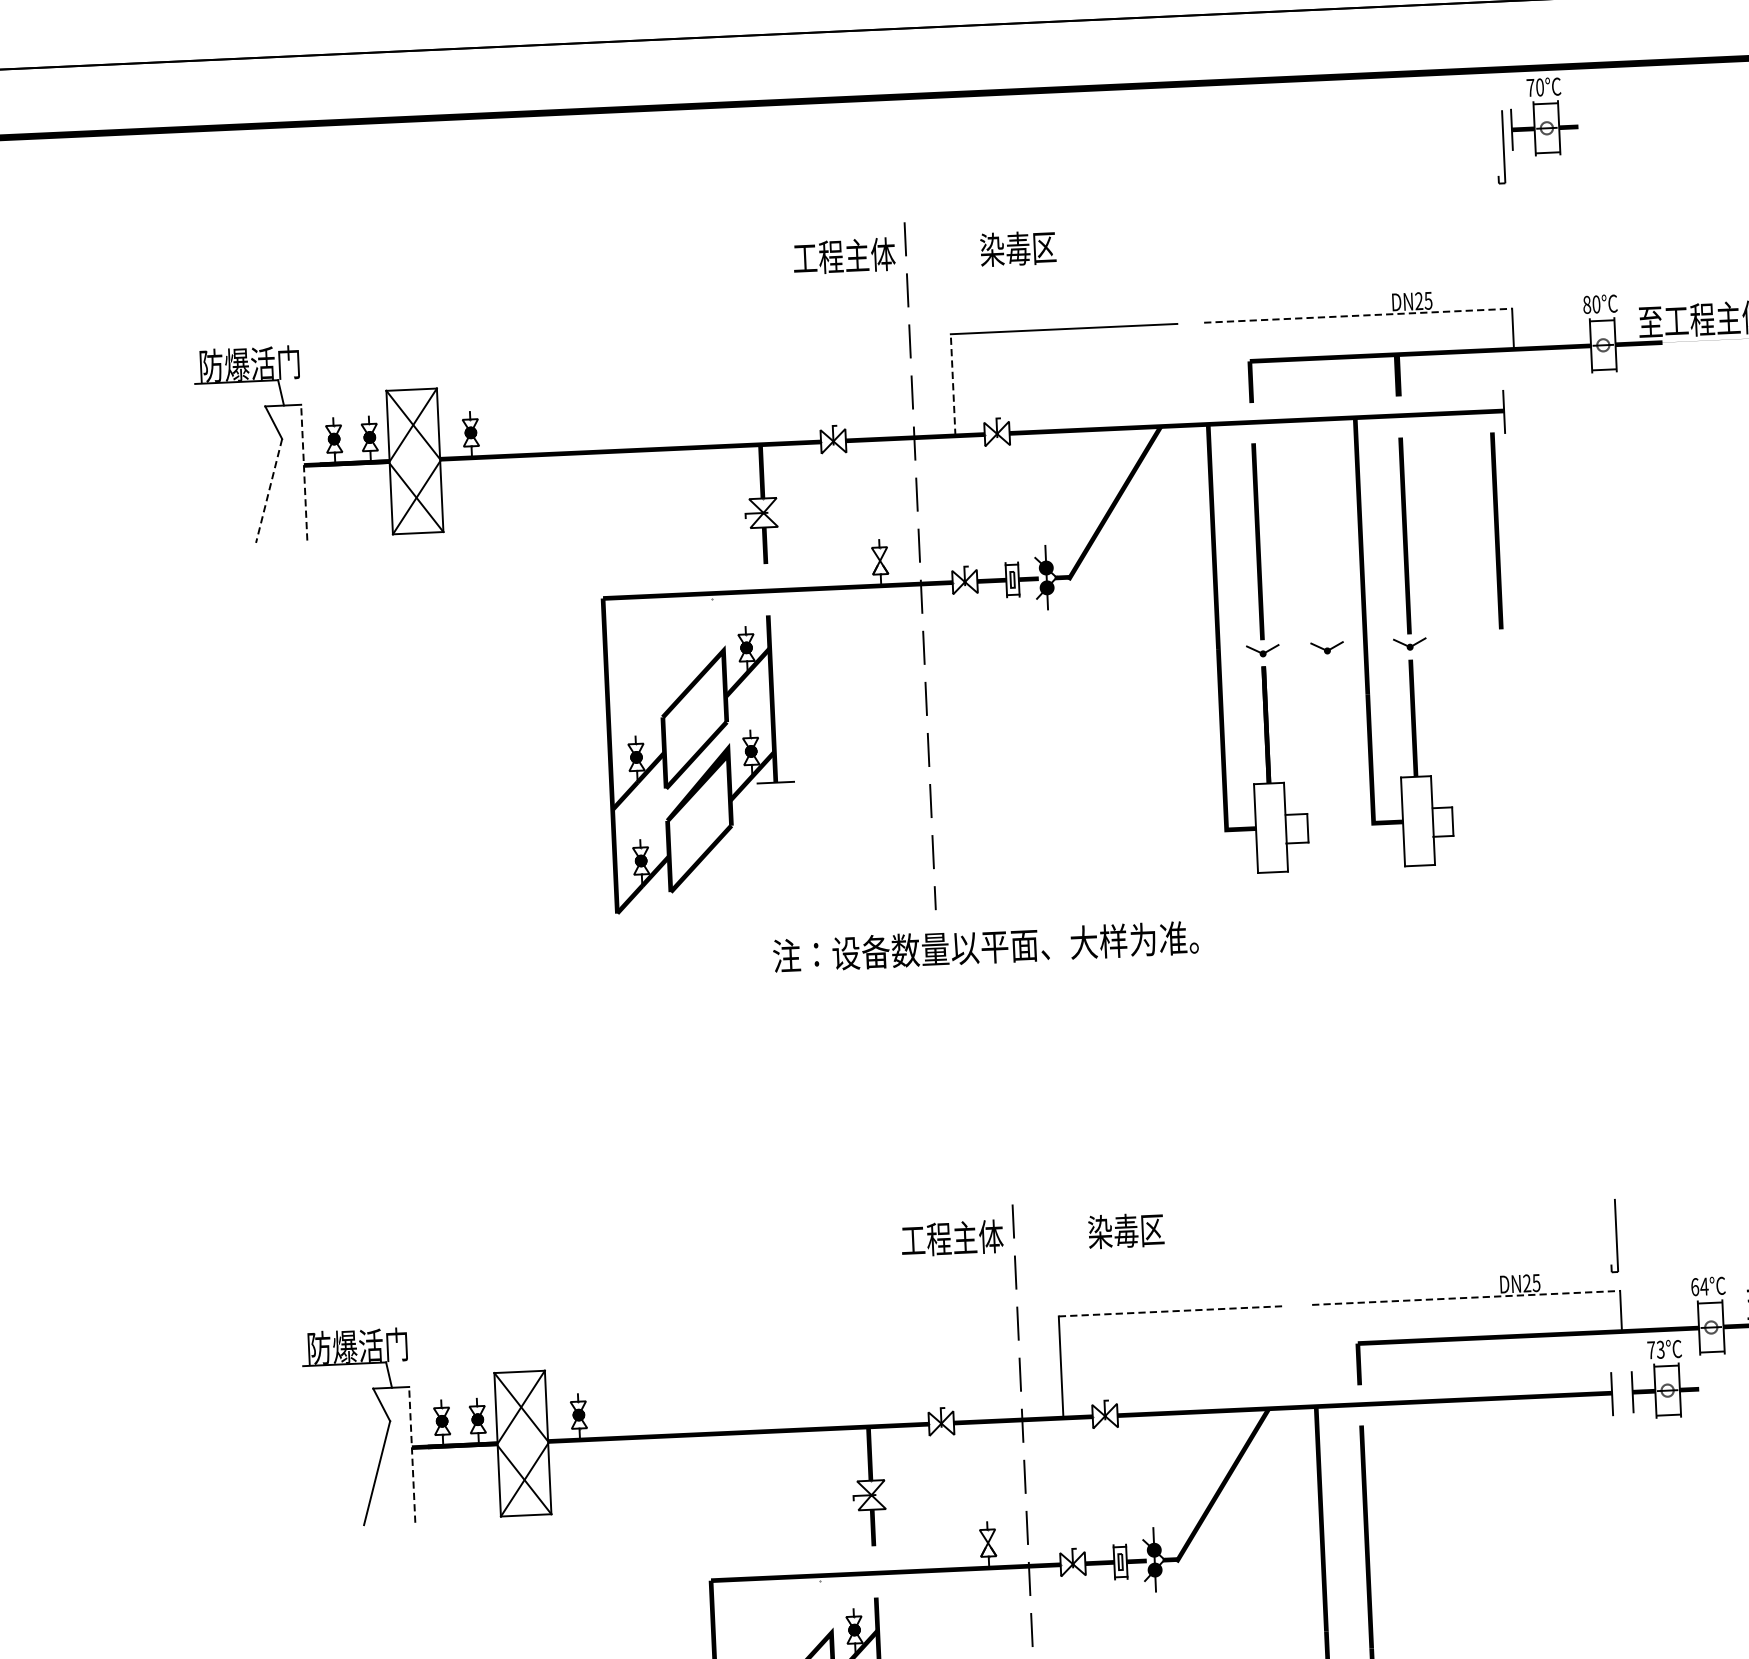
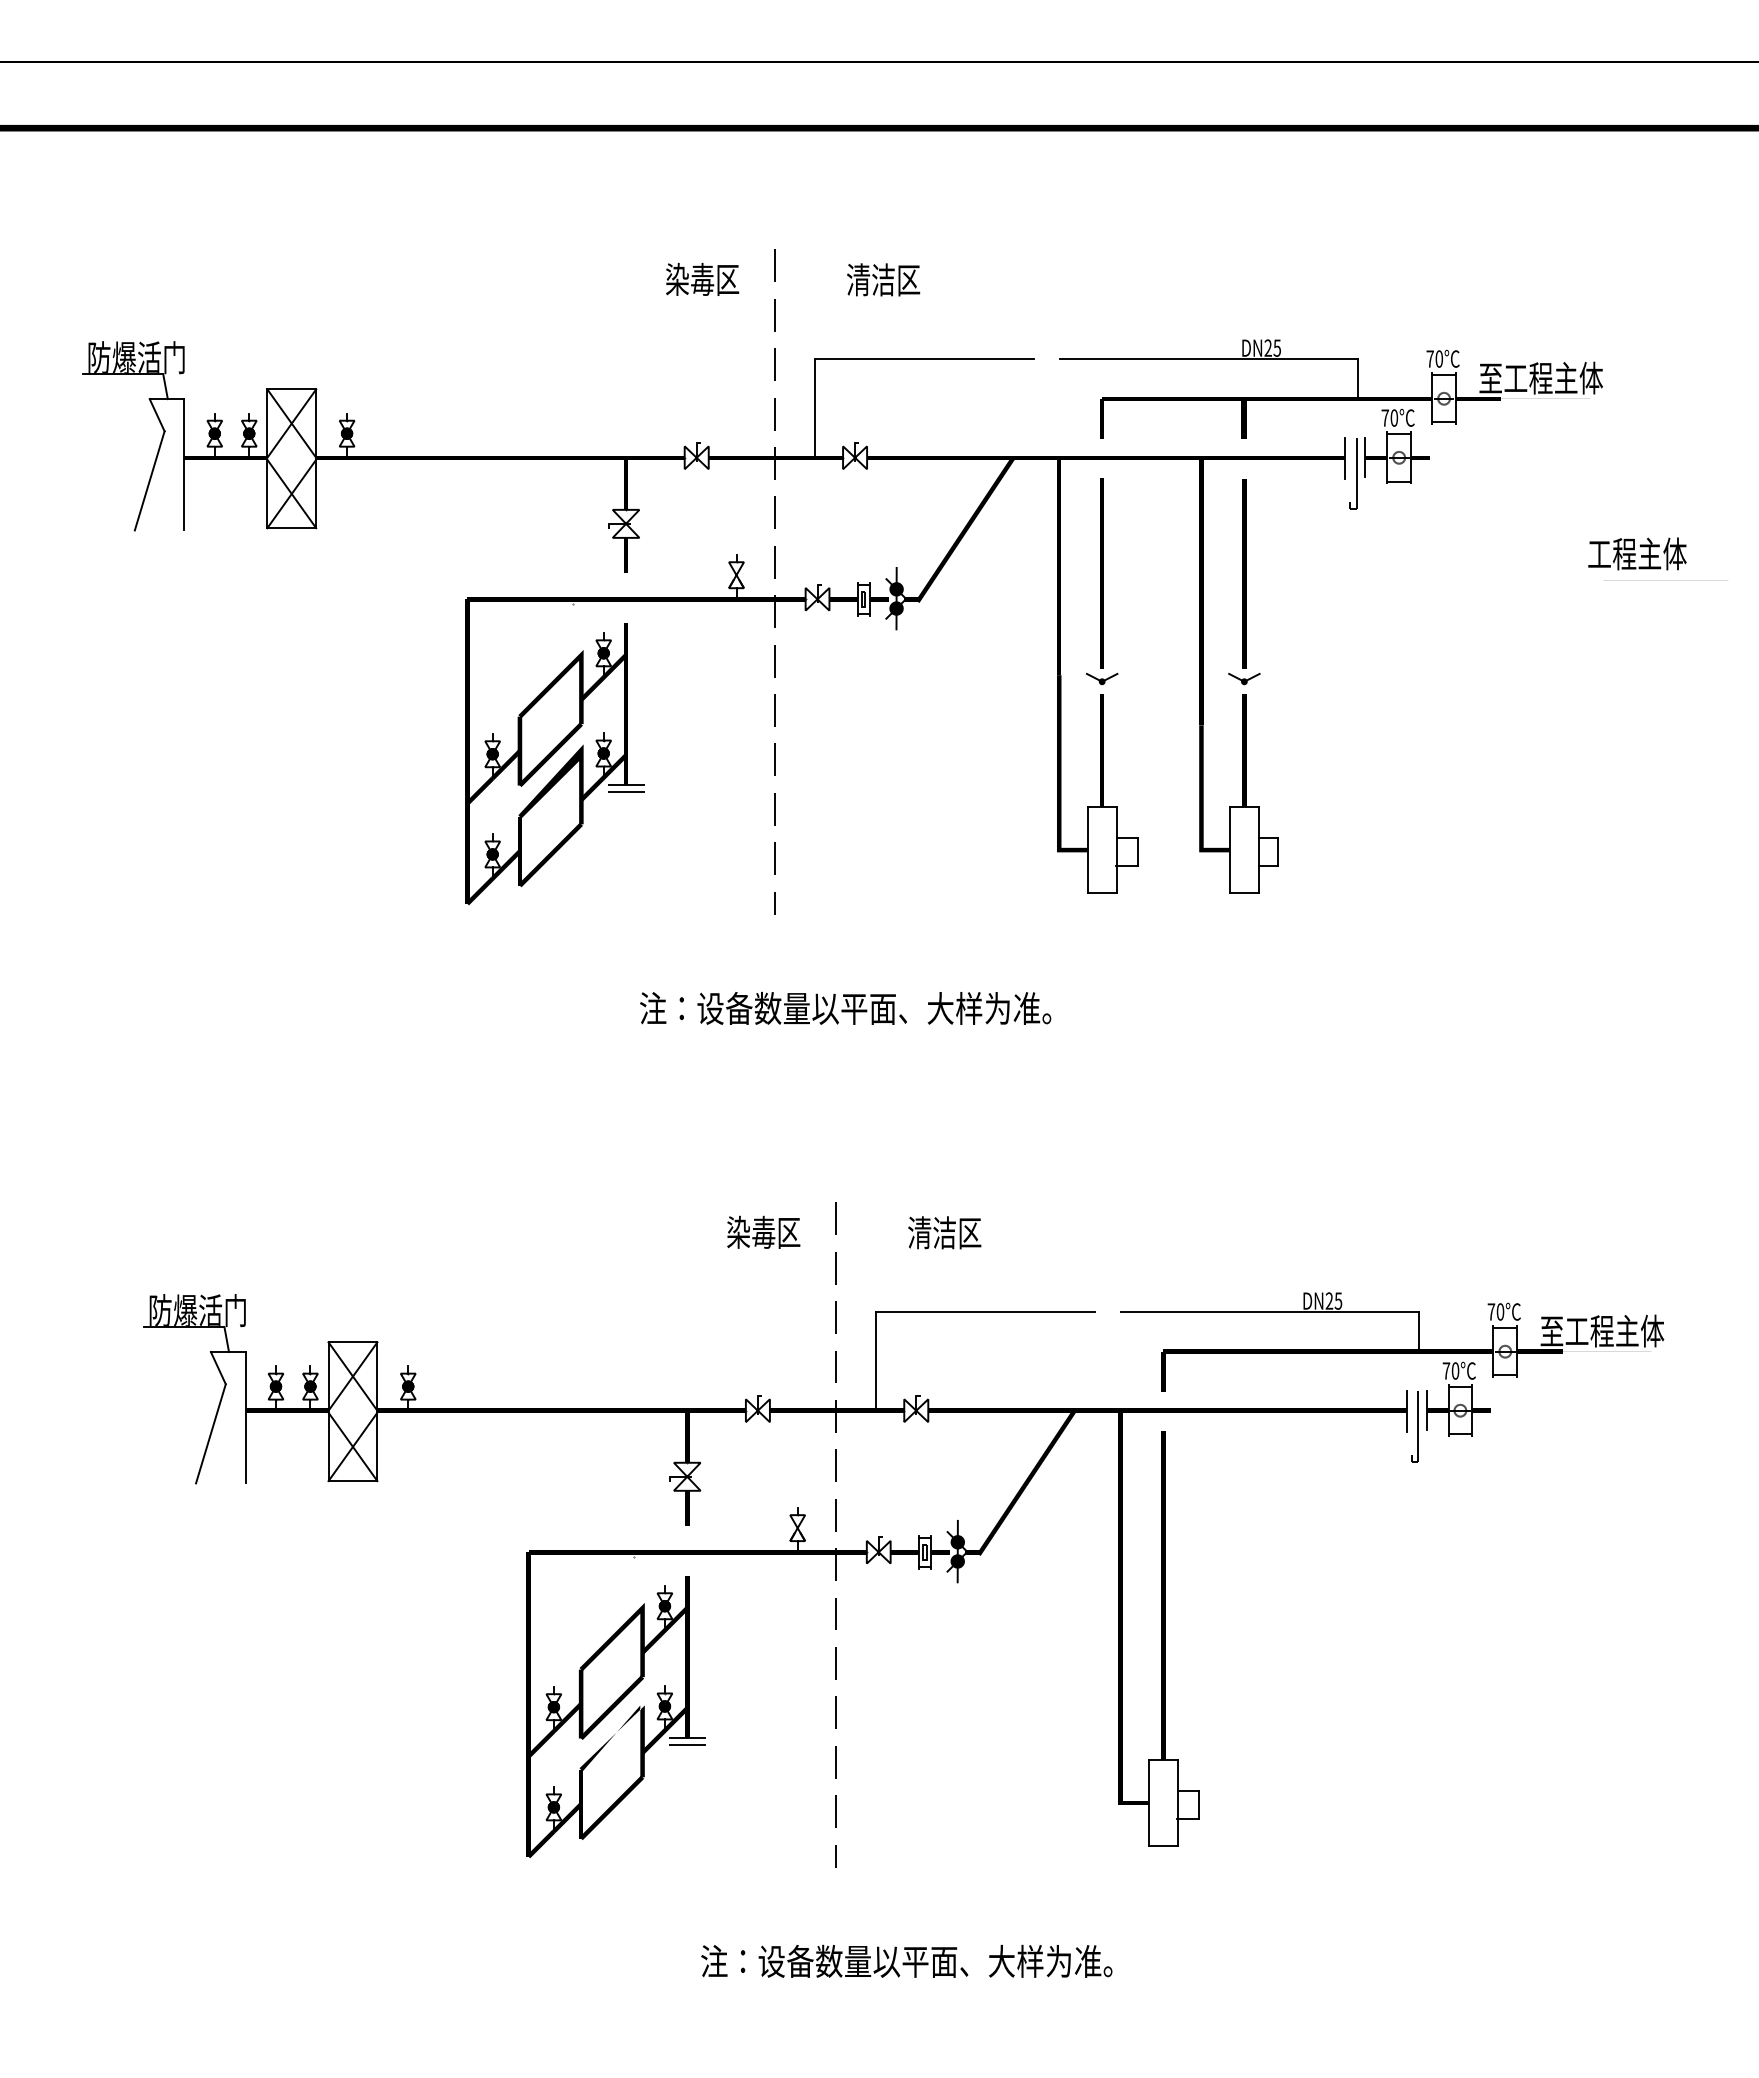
part: (1536, 130) -> (1389, 459), moved
text: (1005, 248) -> (871, 279), 染毒区 -> 清洁区
text: (844, 256) -> (715, 279), 工程主体 -> 染毒区
text: (1586, 304) -> (1429, 358), 80°C -> 70°C
line: (1357, 315) -> (1208, 359), dashed -> solid
line: (952, 384) -> (814, 408), dashed -> solid
line: (304, 472) -> (184, 464), dashed -> solid
line: (268, 490) -> (149, 480), dashed -> solid
line: (1496, 531) -> (1332, 573), removed
part: (1327, 647) -> (1164, 678), removed
line: (775, 790) -> (625, 792), added
text: (985, 946) -> (845, 1008), moved
text: (1113, 1231) -> (932, 1232), 染毒区 -> 清洁区
part: (1613, 1235) -> (1414, 1426), moved
text: (952, 1237) -> (776, 1231), 工程主体 -> 染毒区
text: (1699, 1286) -> (1495, 1311), 64°C -> 70°C
line: (1465, 1298) -> (1269, 1312), dashed -> solid
line: (1172, 1311) -> (985, 1312), dashed -> solid
text: (1660, 1349) -> (1455, 1370), 73°C -> 70°C
line: (412, 1454) -> (245, 1417), dashed -> solid

